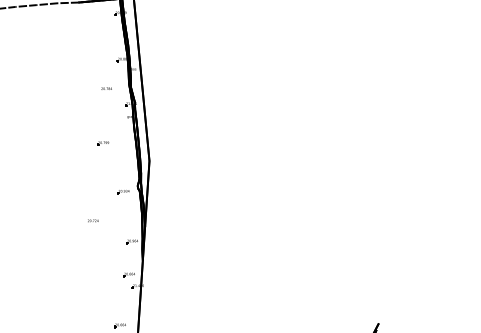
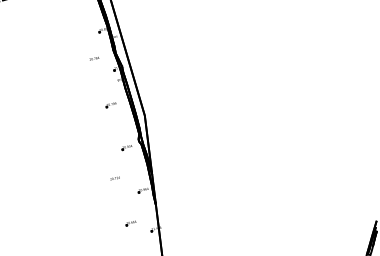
part: (103, 143) -> (111, 105), moved
text: (93, 220) -> (115, 178), moved
part: (128, 274) -> (130, 223), moved

